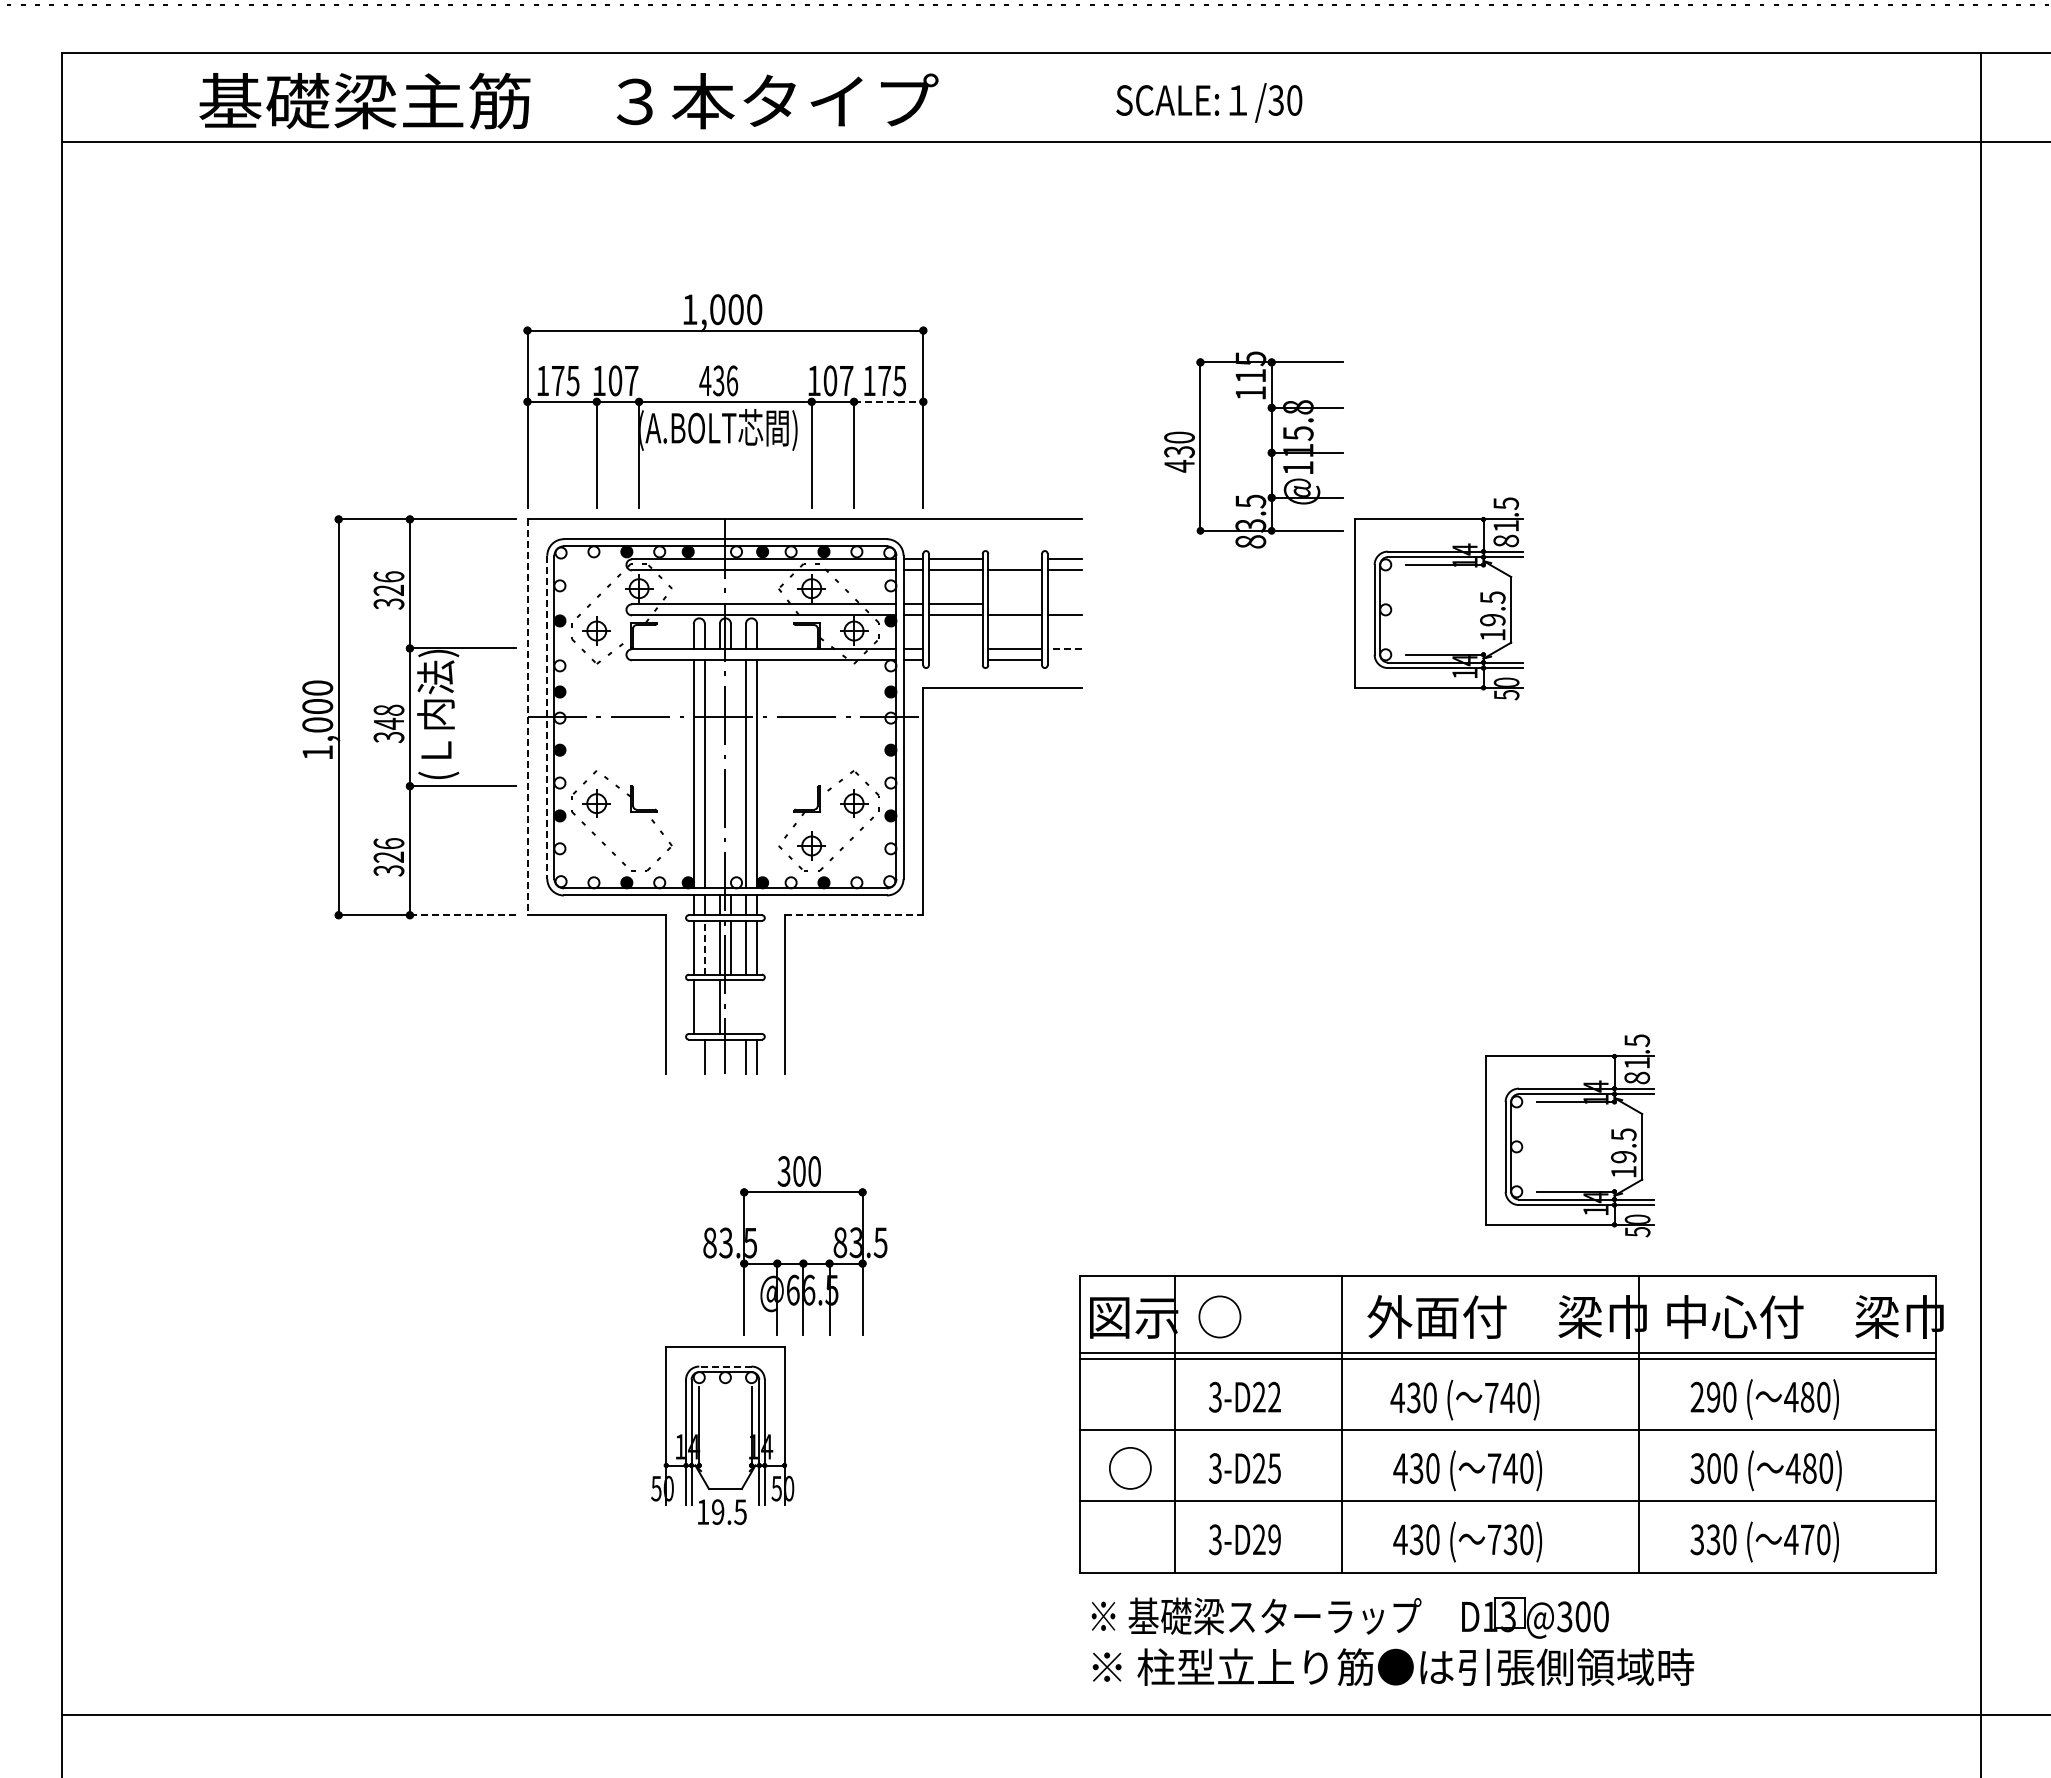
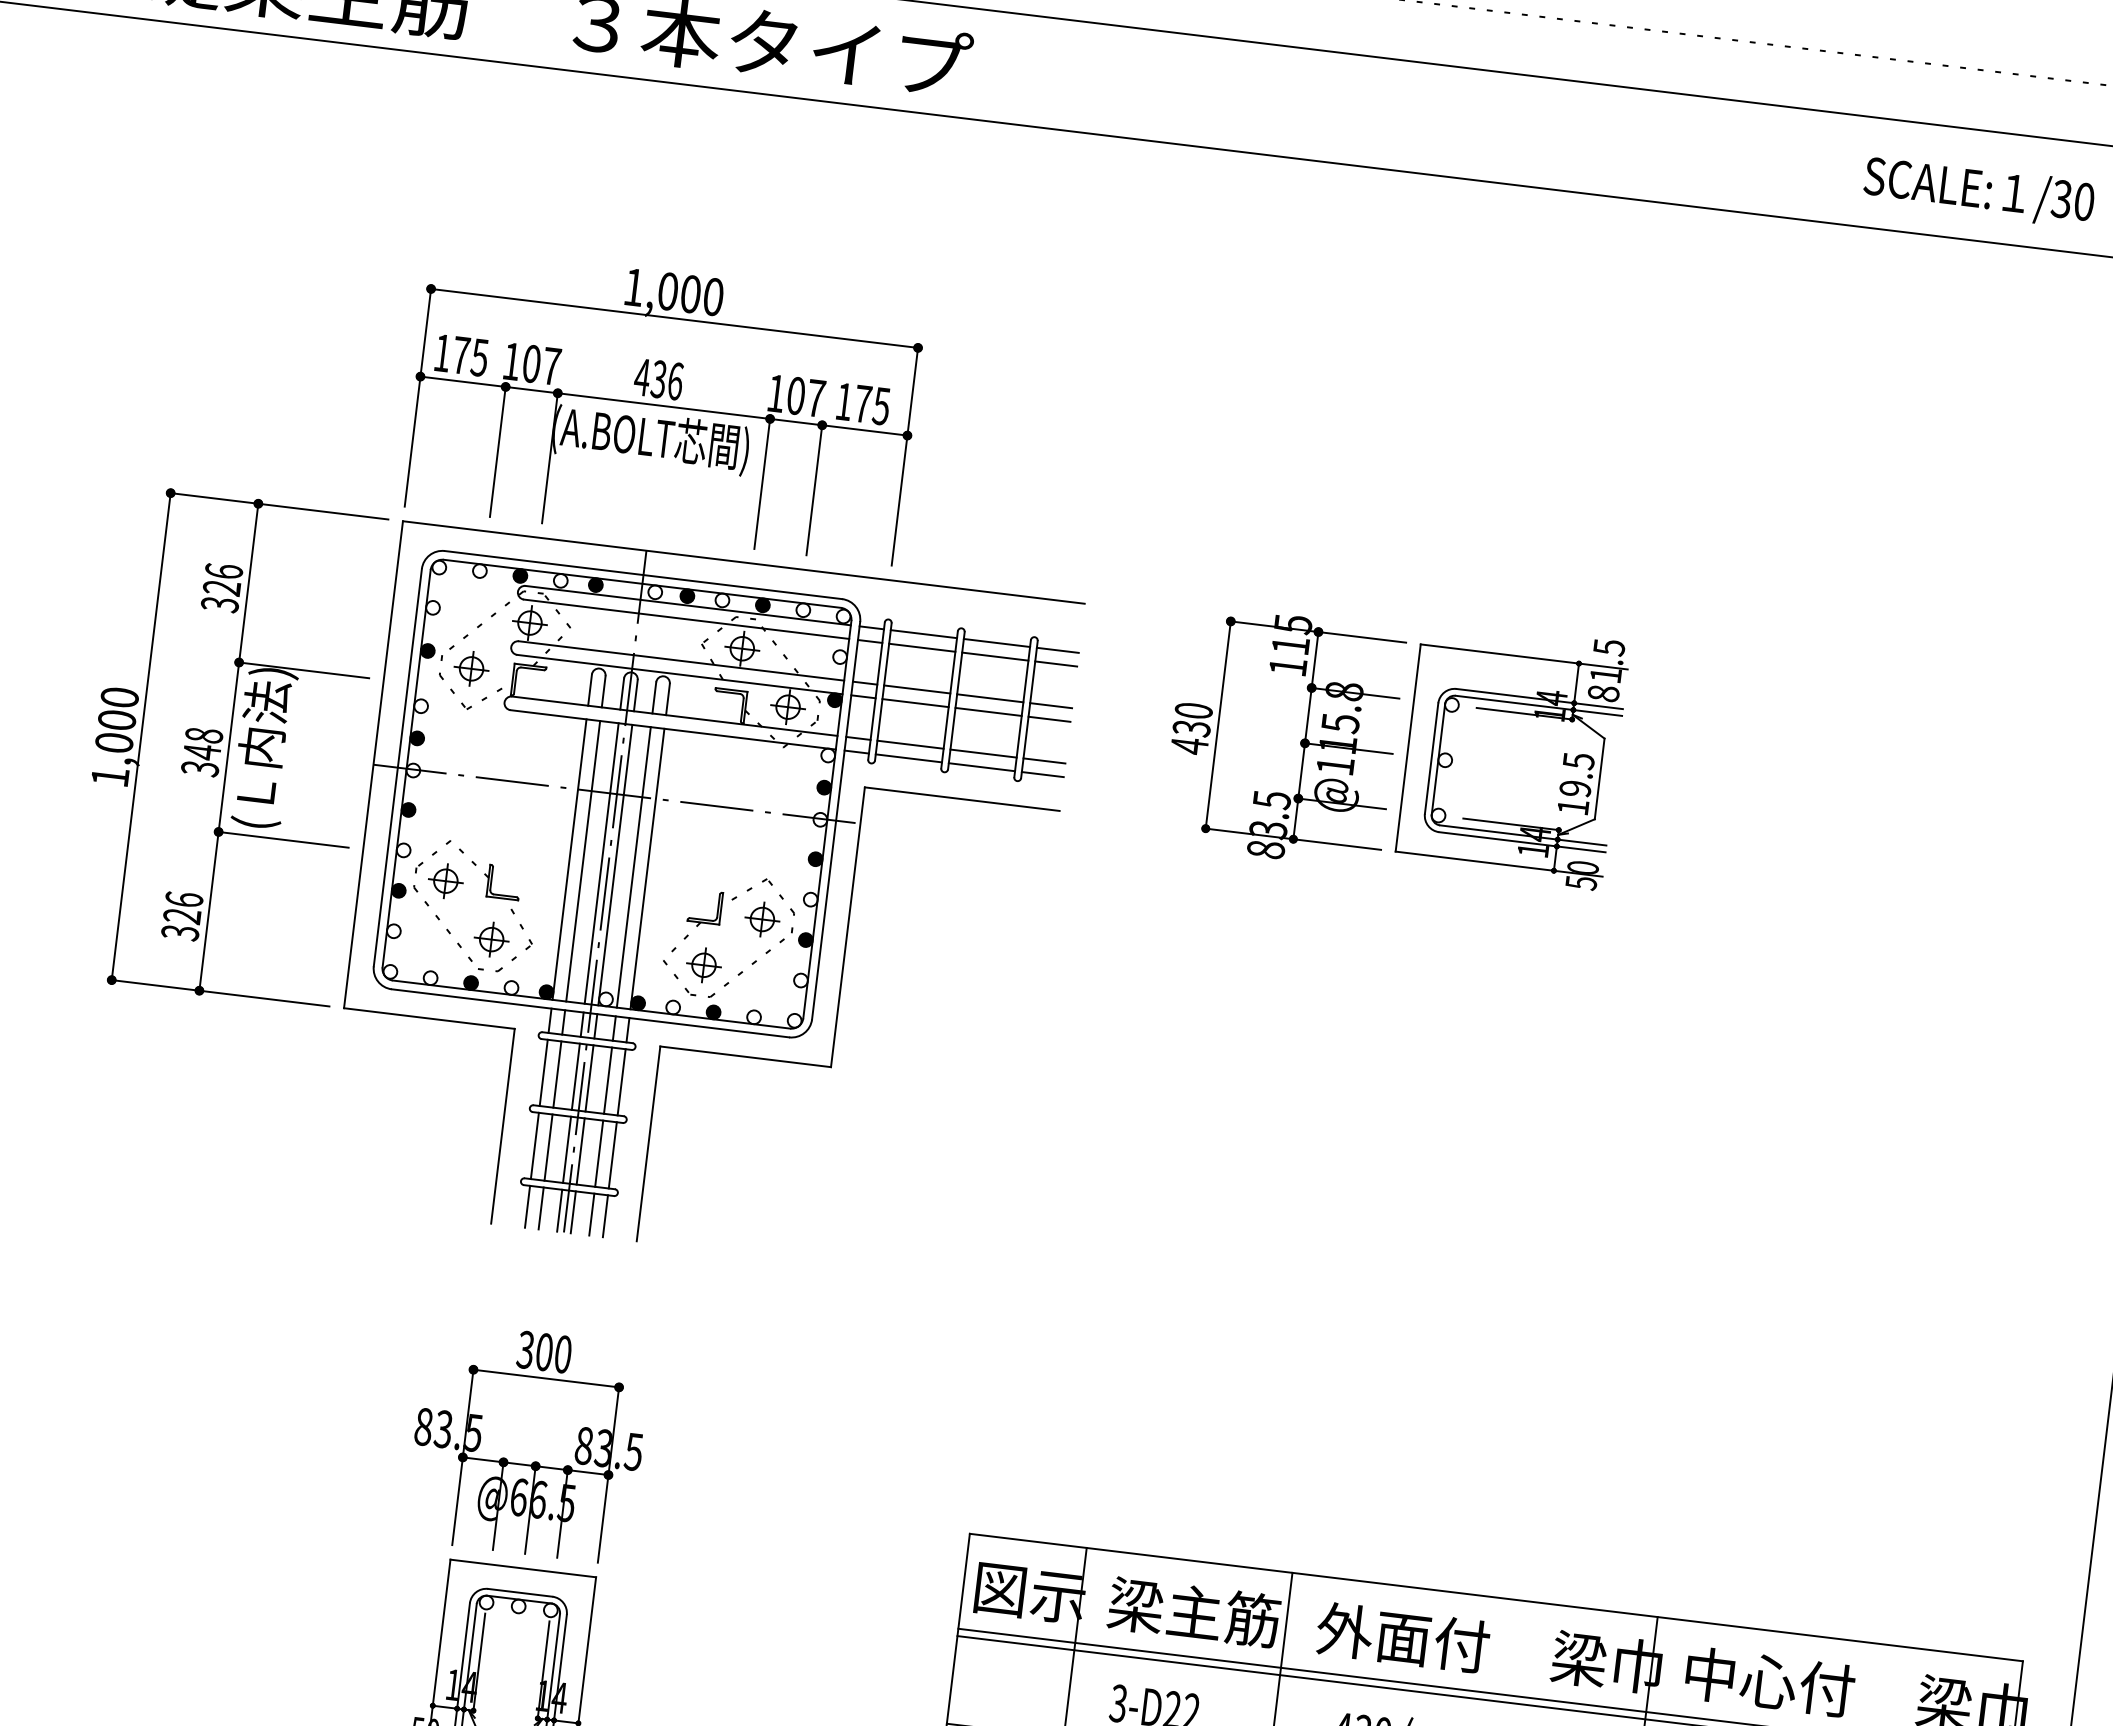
text: (1209, 102) -> (1979, 191), moved
line: (888, 401) -> (864, 429), dashed -> solid
part: (1253, 449) -> (1283, 736), moved
line: (1015, 559) -> (997, 643), added
line: (1015, 604) -> (990, 698), added
line: (1064, 604) -> (1050, 705), added
line: (955, 649) -> (910, 744), added
line: (1064, 649) -> (1044, 761), dashed -> solid
line: (955, 660) -> (908, 758), added
line: (1064, 660) -> (1042, 774), added
line: (527, 717) -> (373, 764), dashed -> solid
line: (547, 717) -> (398, 767), dashed -> solid
line: (719, 774) -> (601, 863), added
line: (730, 774) -> (614, 865), added
part: (639, 845) -> (492, 939), added
line: (462, 915) -> (264, 998), dashed -> solid
line: (854, 915) -> (746, 1057), dashed -> solid
line: (704, 947) -> (556, 1074), dashed -> solid
line: (704, 1007) -> (548, 1148), added
line: (730, 1007) -> (580, 1151), added
line: (746, 1007) -> (599, 1154), added
line: (757, 1007) -> (613, 1155), added
line: (693, 1056) -> (527, 1206), added
line: (719, 1056) -> (559, 1210), added
line: (730, 1056) -> (572, 1212), added
part: (1569, 1135) -> (1593, 1434), removed
part: (795, 1245) -> (528, 1442), moved
text: (1267, 1316) -> (1194, 1611), ○ -> 梁主筋
line: (724, 1366) -> (519, 1592), dashed -> solid

